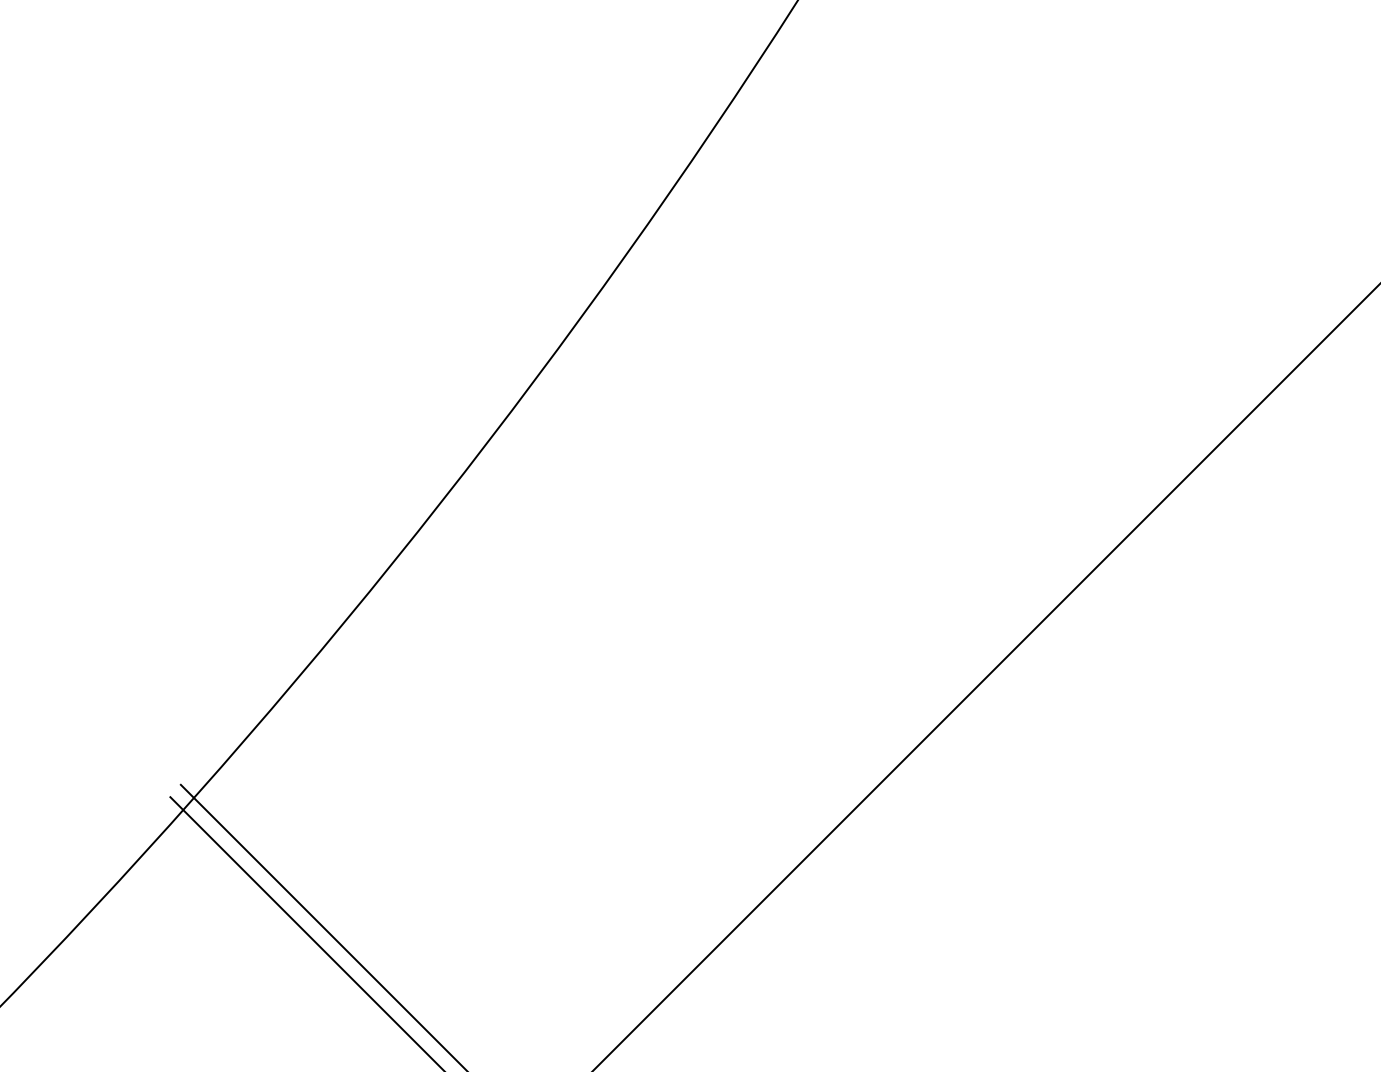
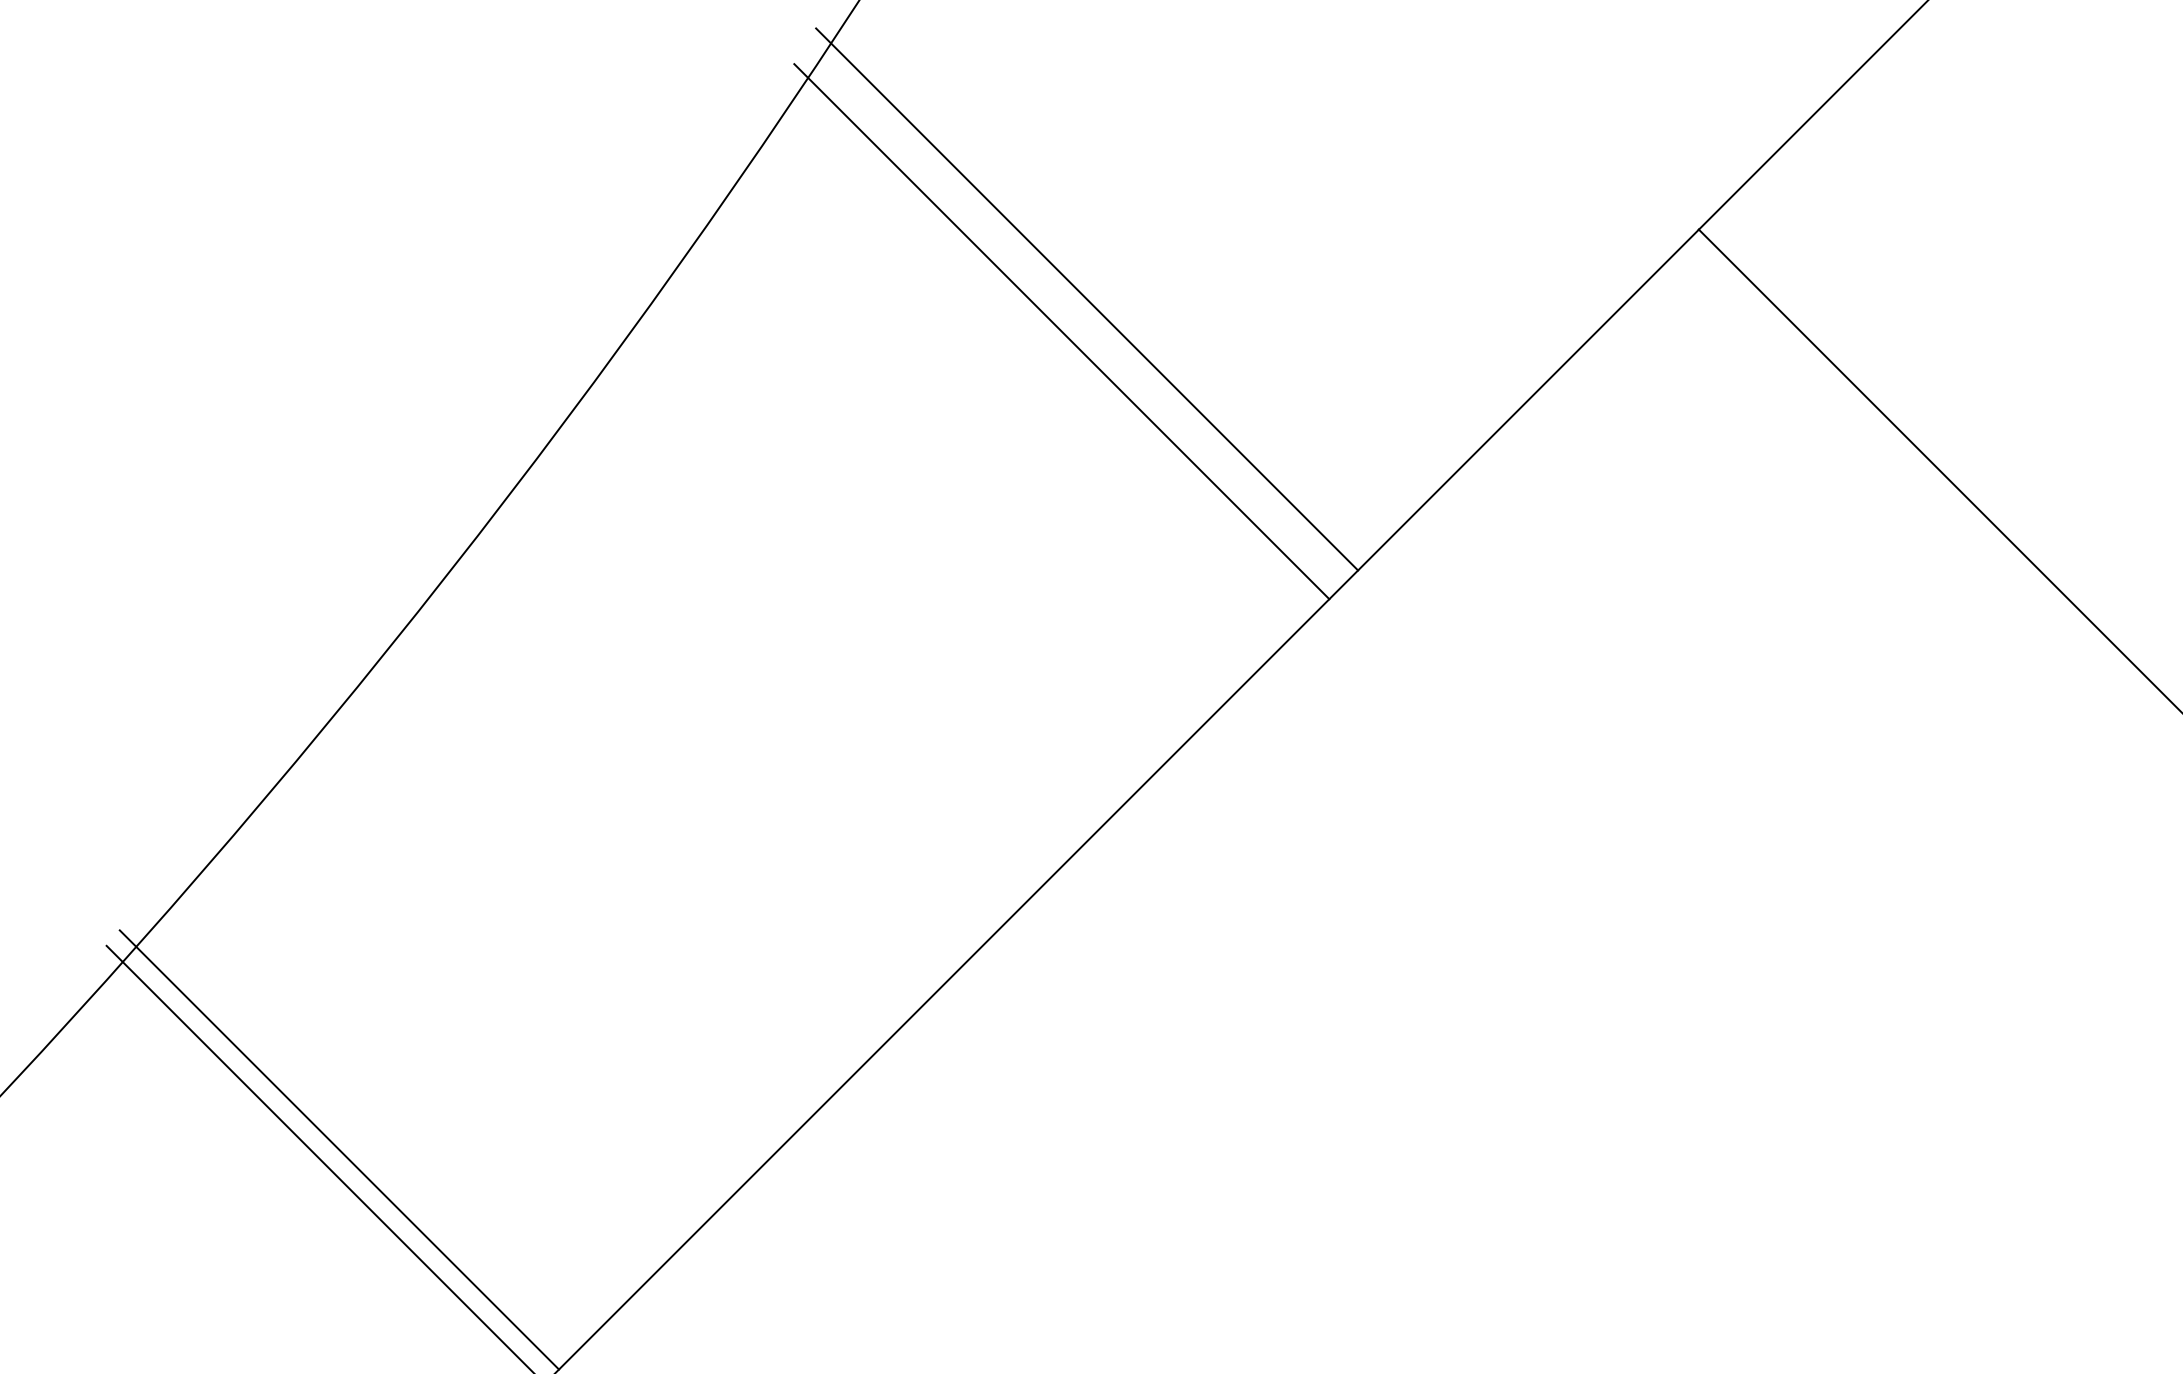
line: (950, 283) -> (1087, 299), added
line: (929, 308) -> (1061, 331), added

